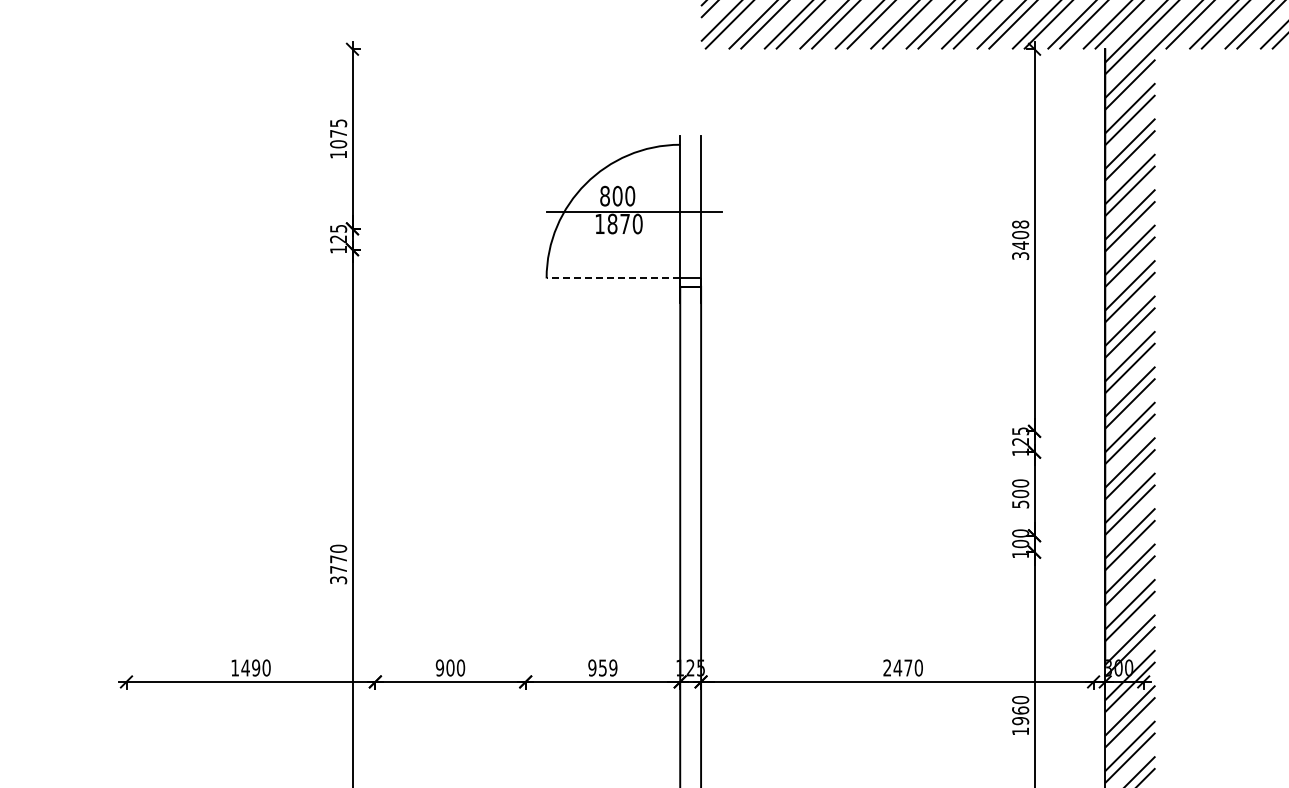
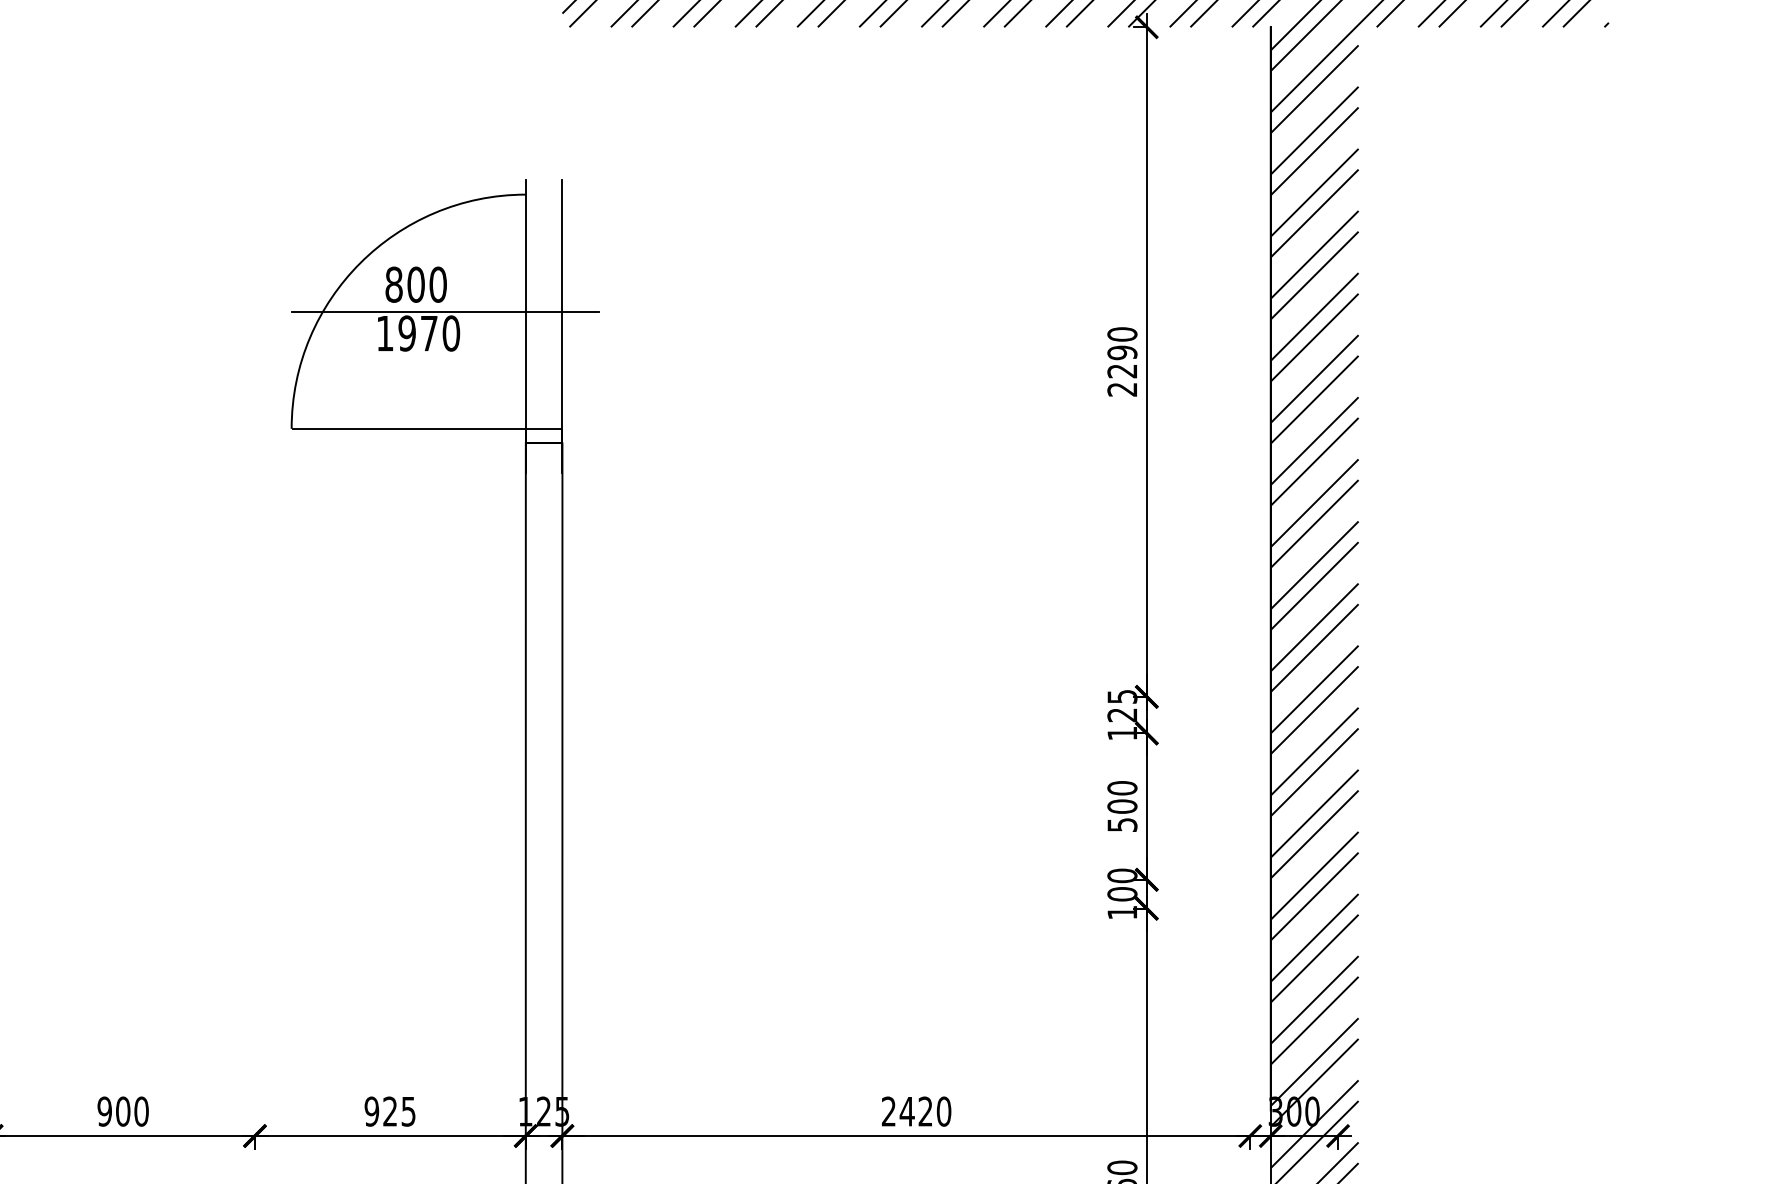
text: (612, 223) -> (407, 332), 1870 -> 1970
text: (1020, 239) -> (1122, 360), 3408 -> 2290
line: (613, 278) -> (408, 428), dashed -> solid
text: (608, 667) -> (400, 1110), 959 -> 925
text: (908, 667) -> (925, 1110), 2470 -> 2420

